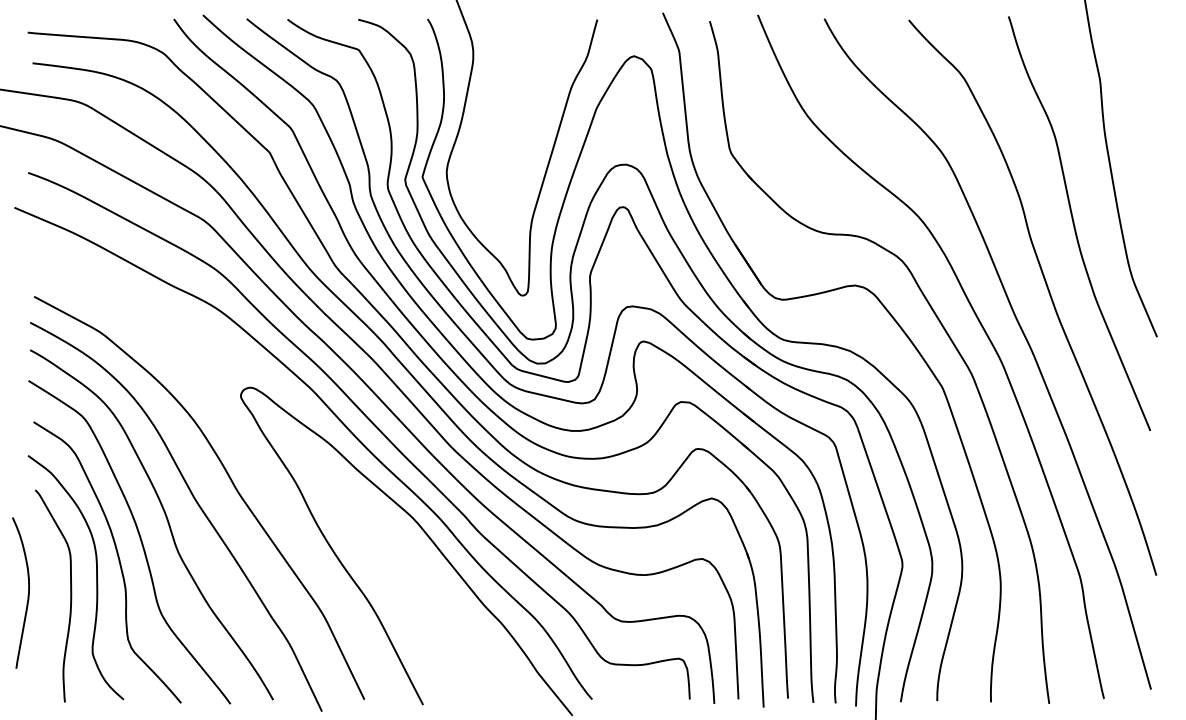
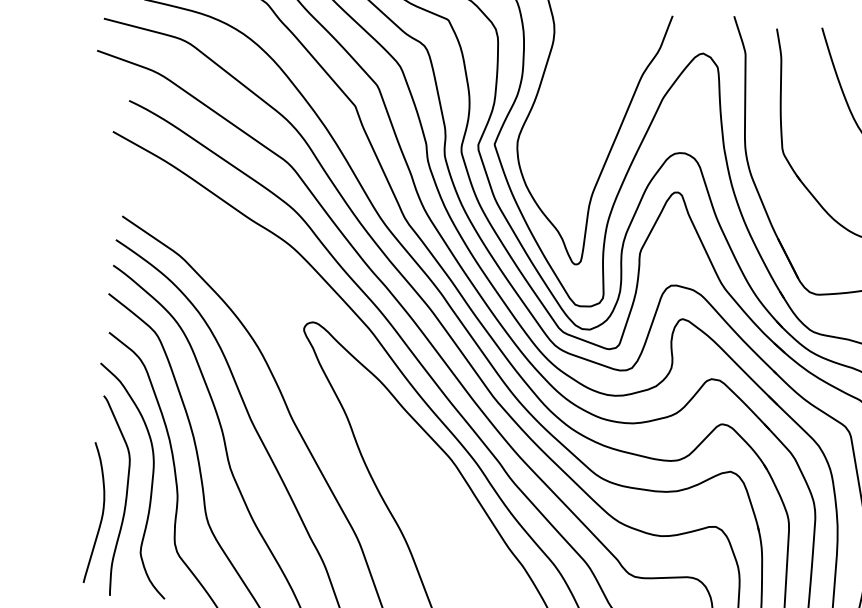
curve: (27, 594) -> (101, 515), moved

